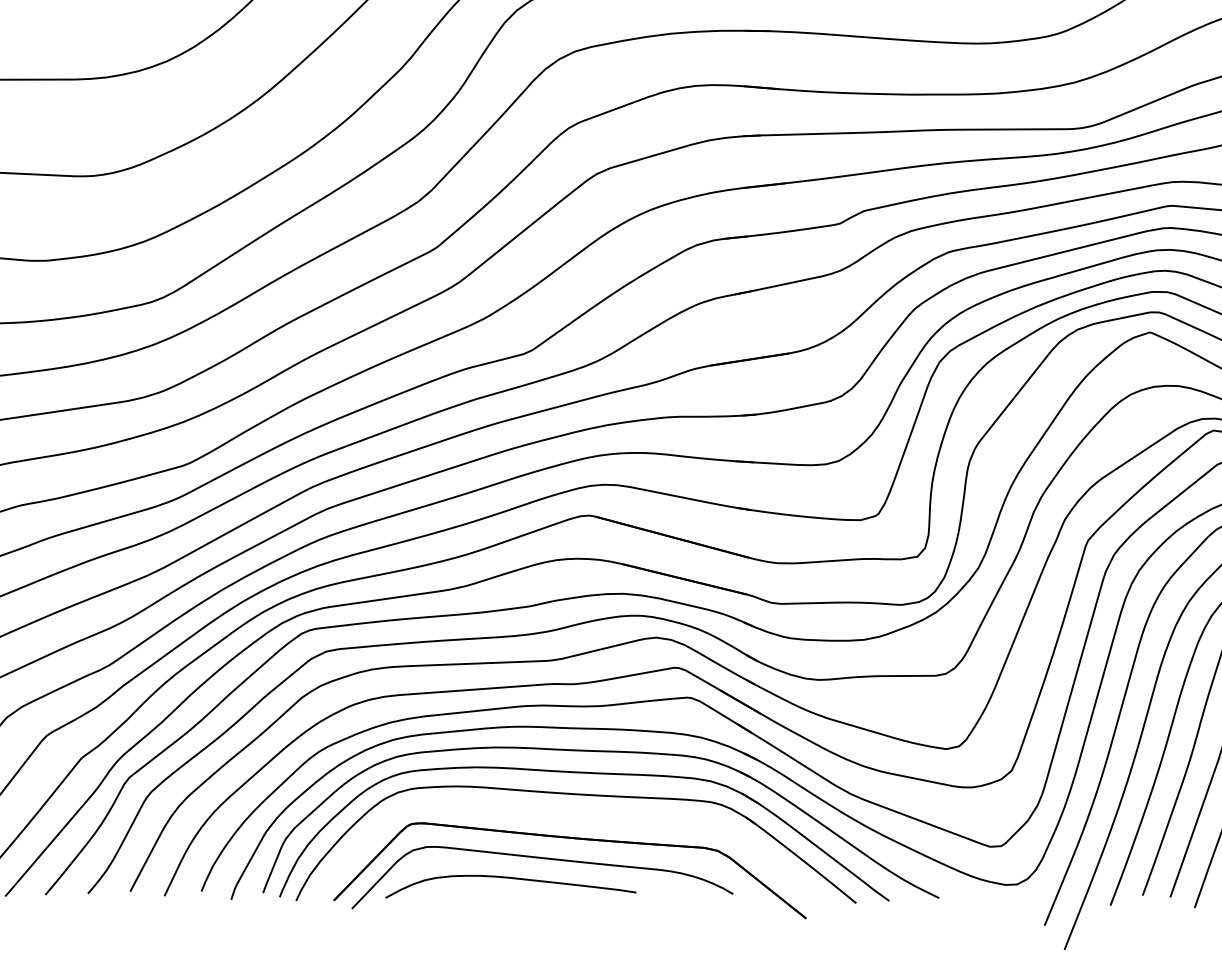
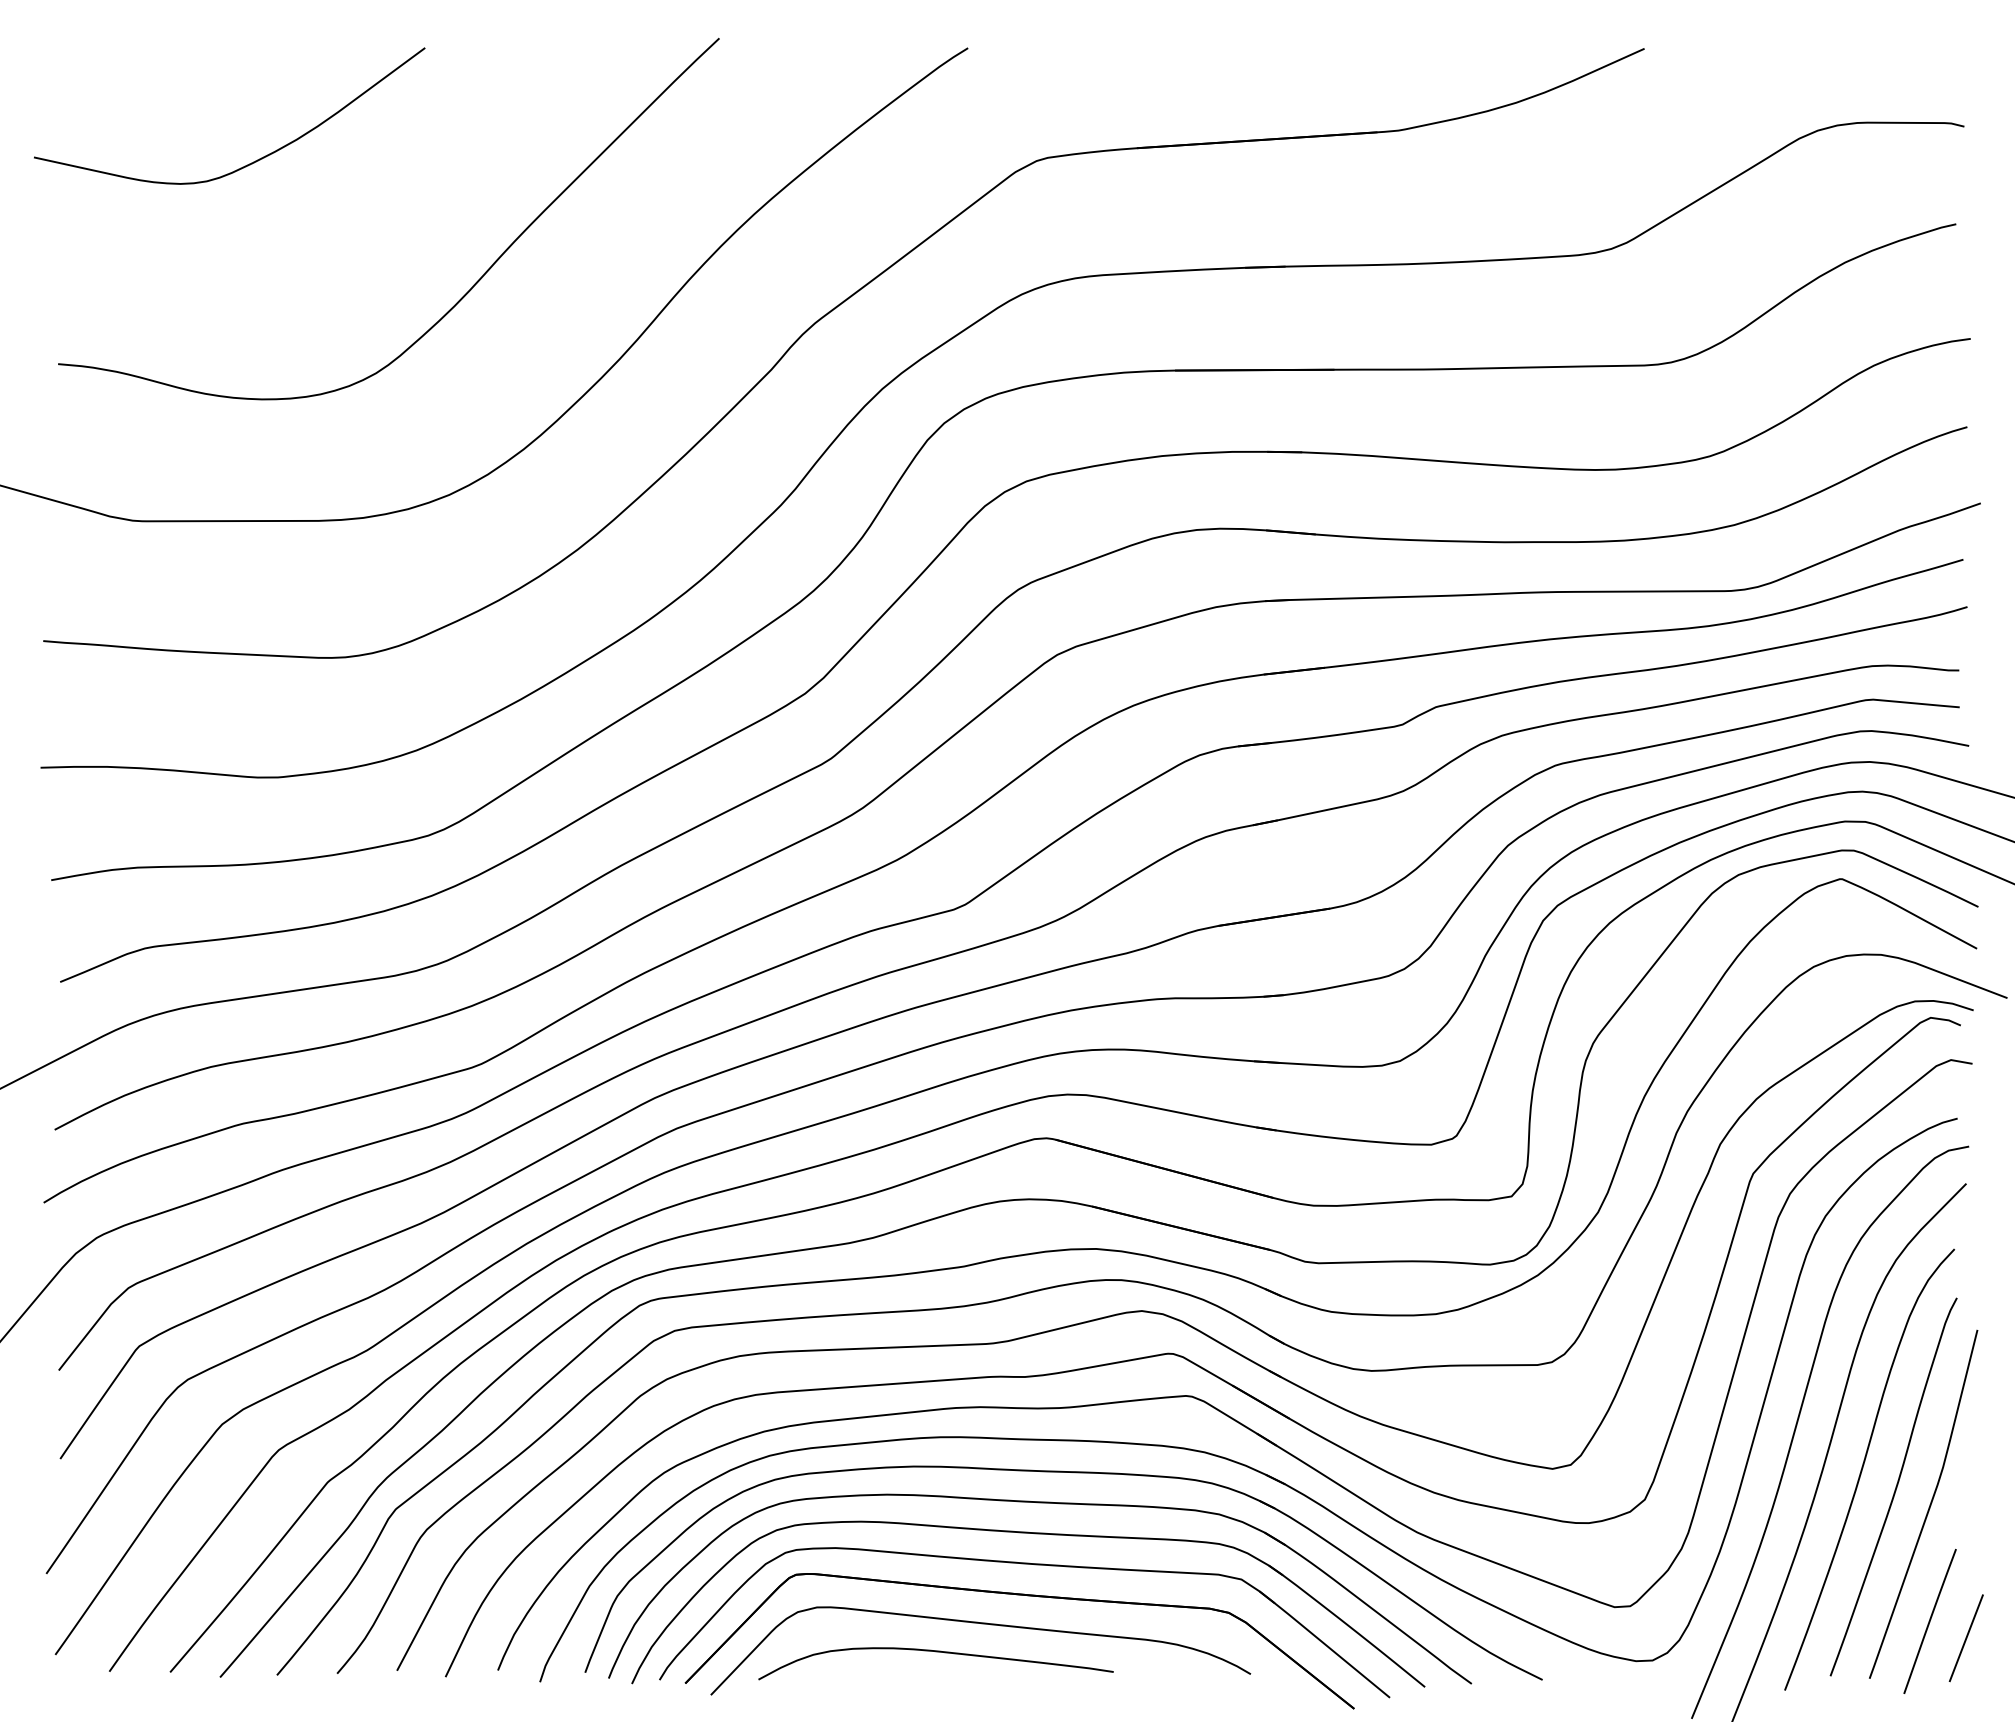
part: (573, 816) -> (1024, 1564), added

